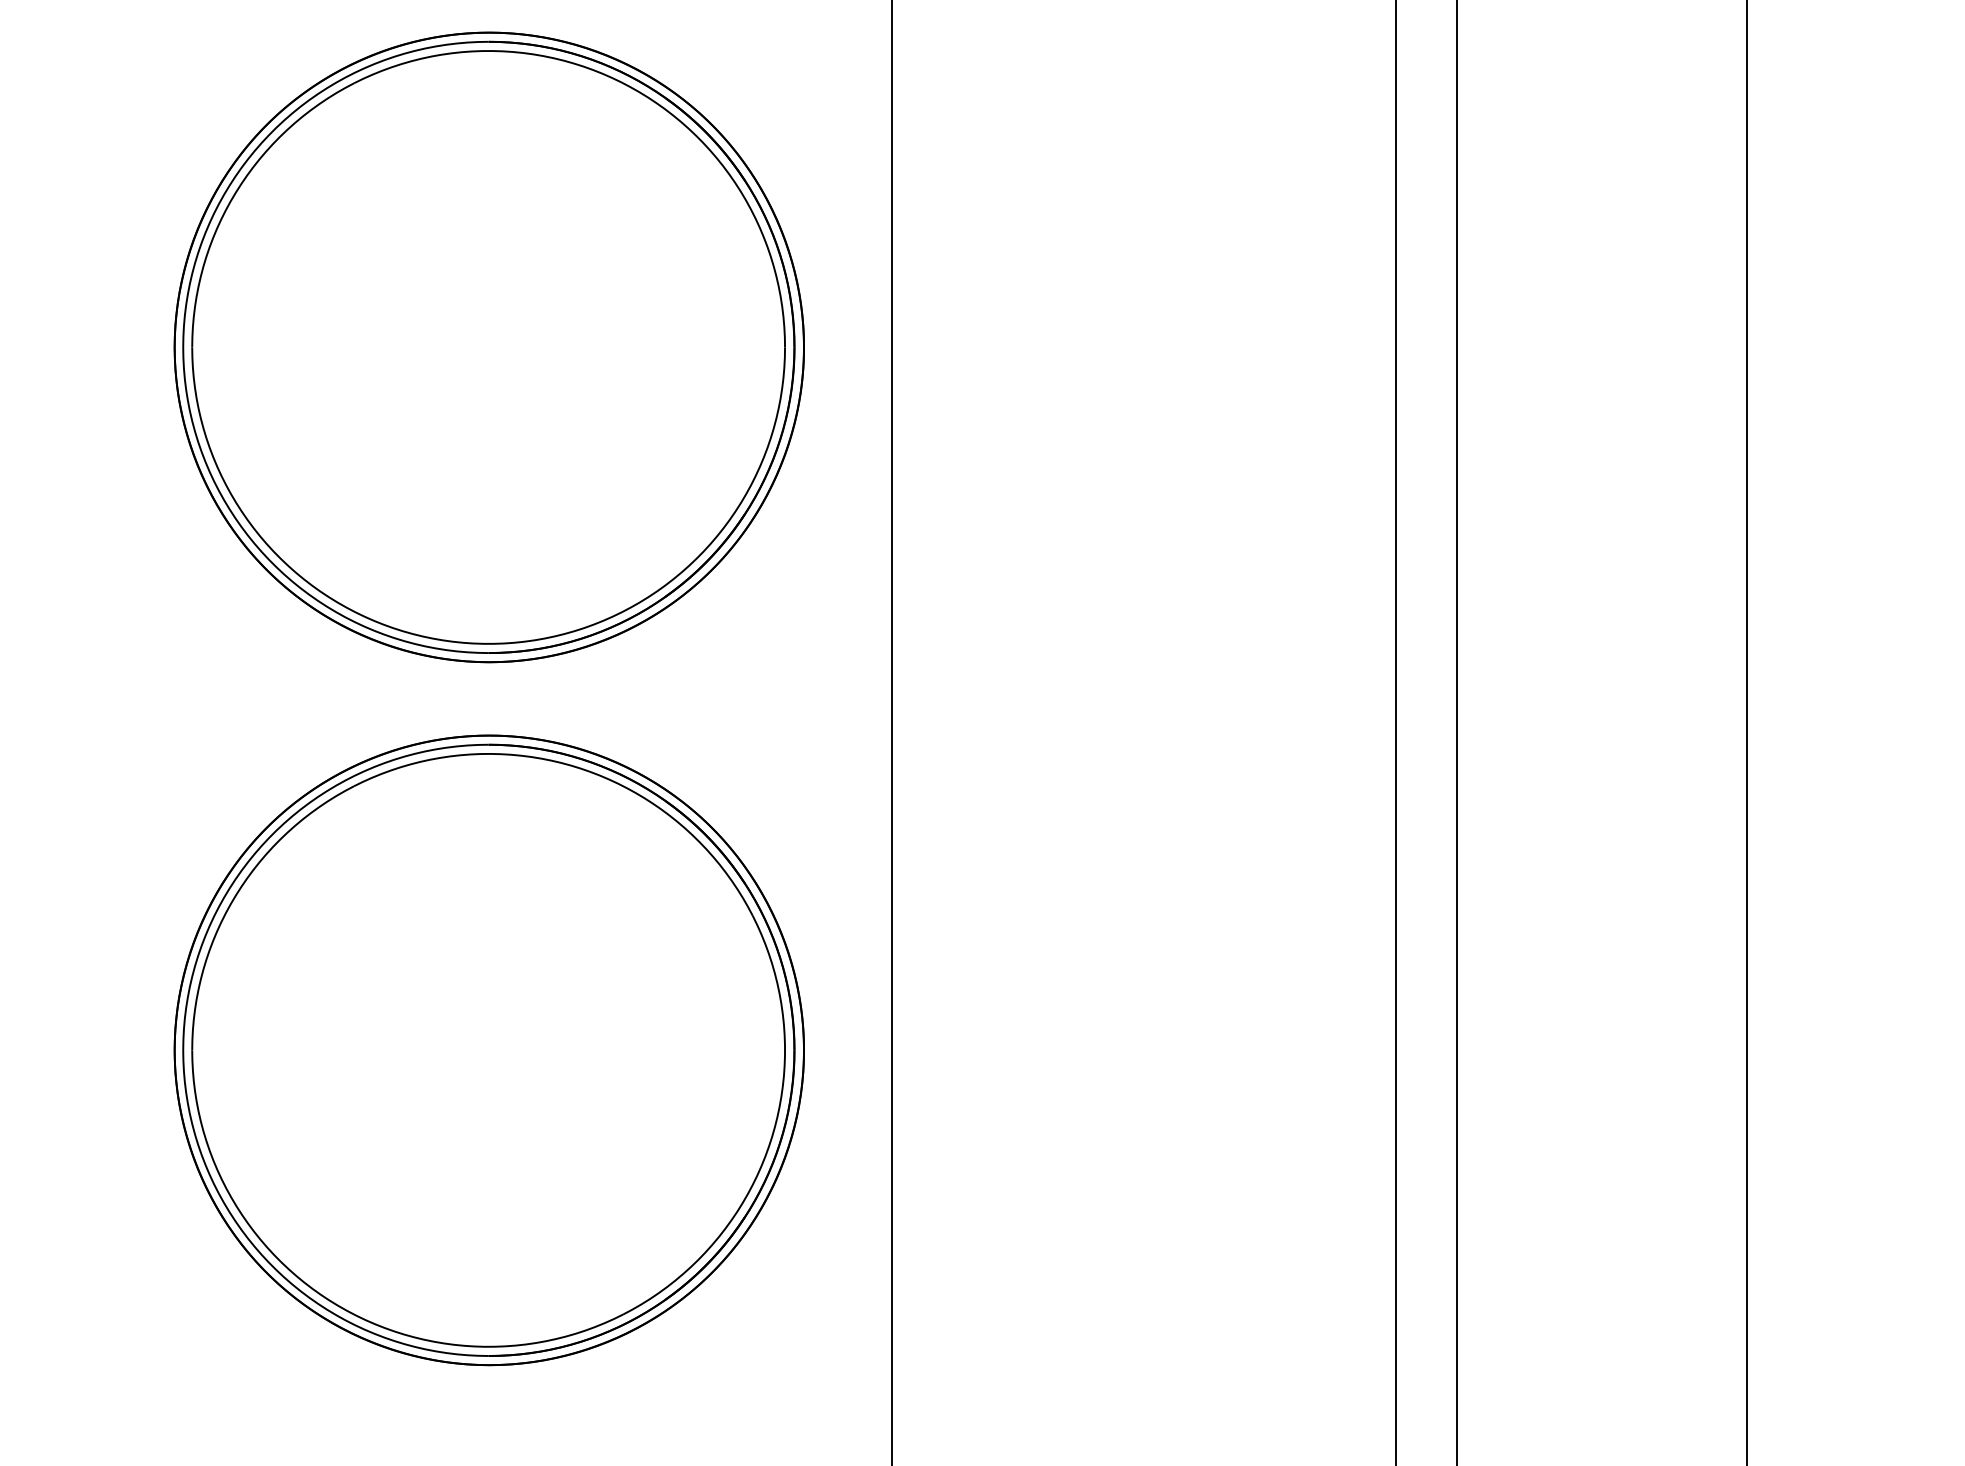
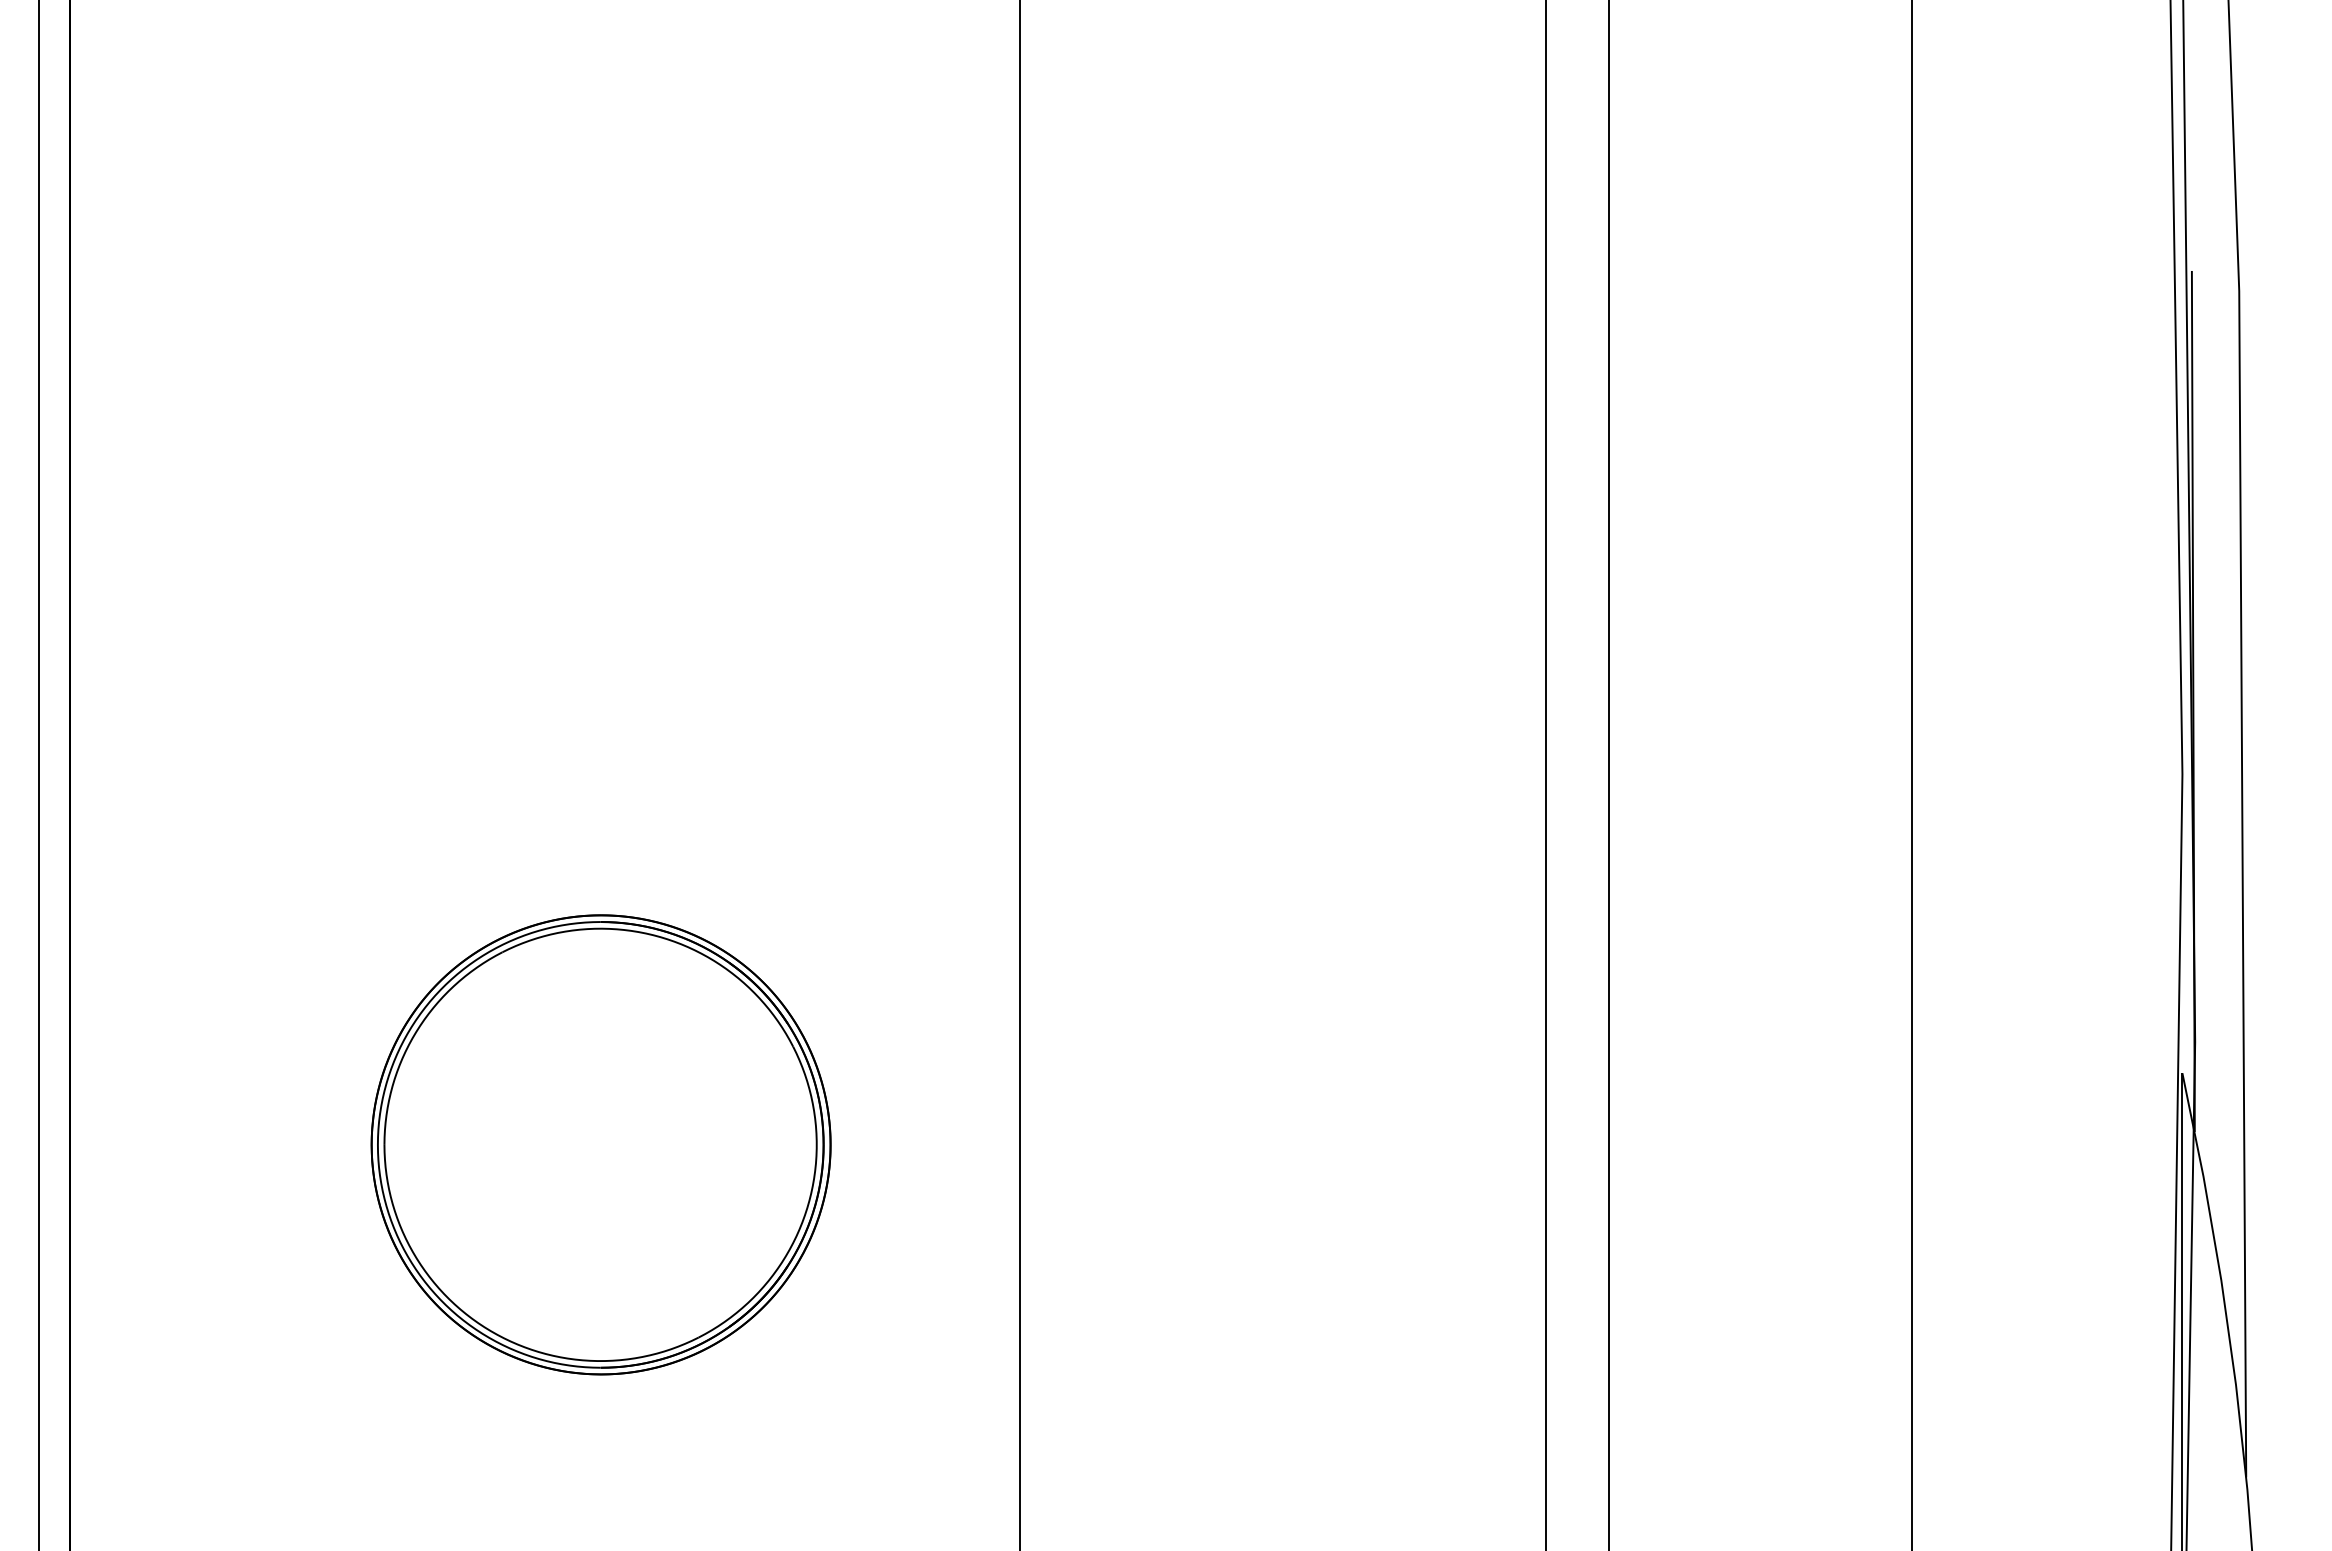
part: (488, 347) -> (600, 412), removed
part: (488, 1050) -> (600, 1144), size x0.7

